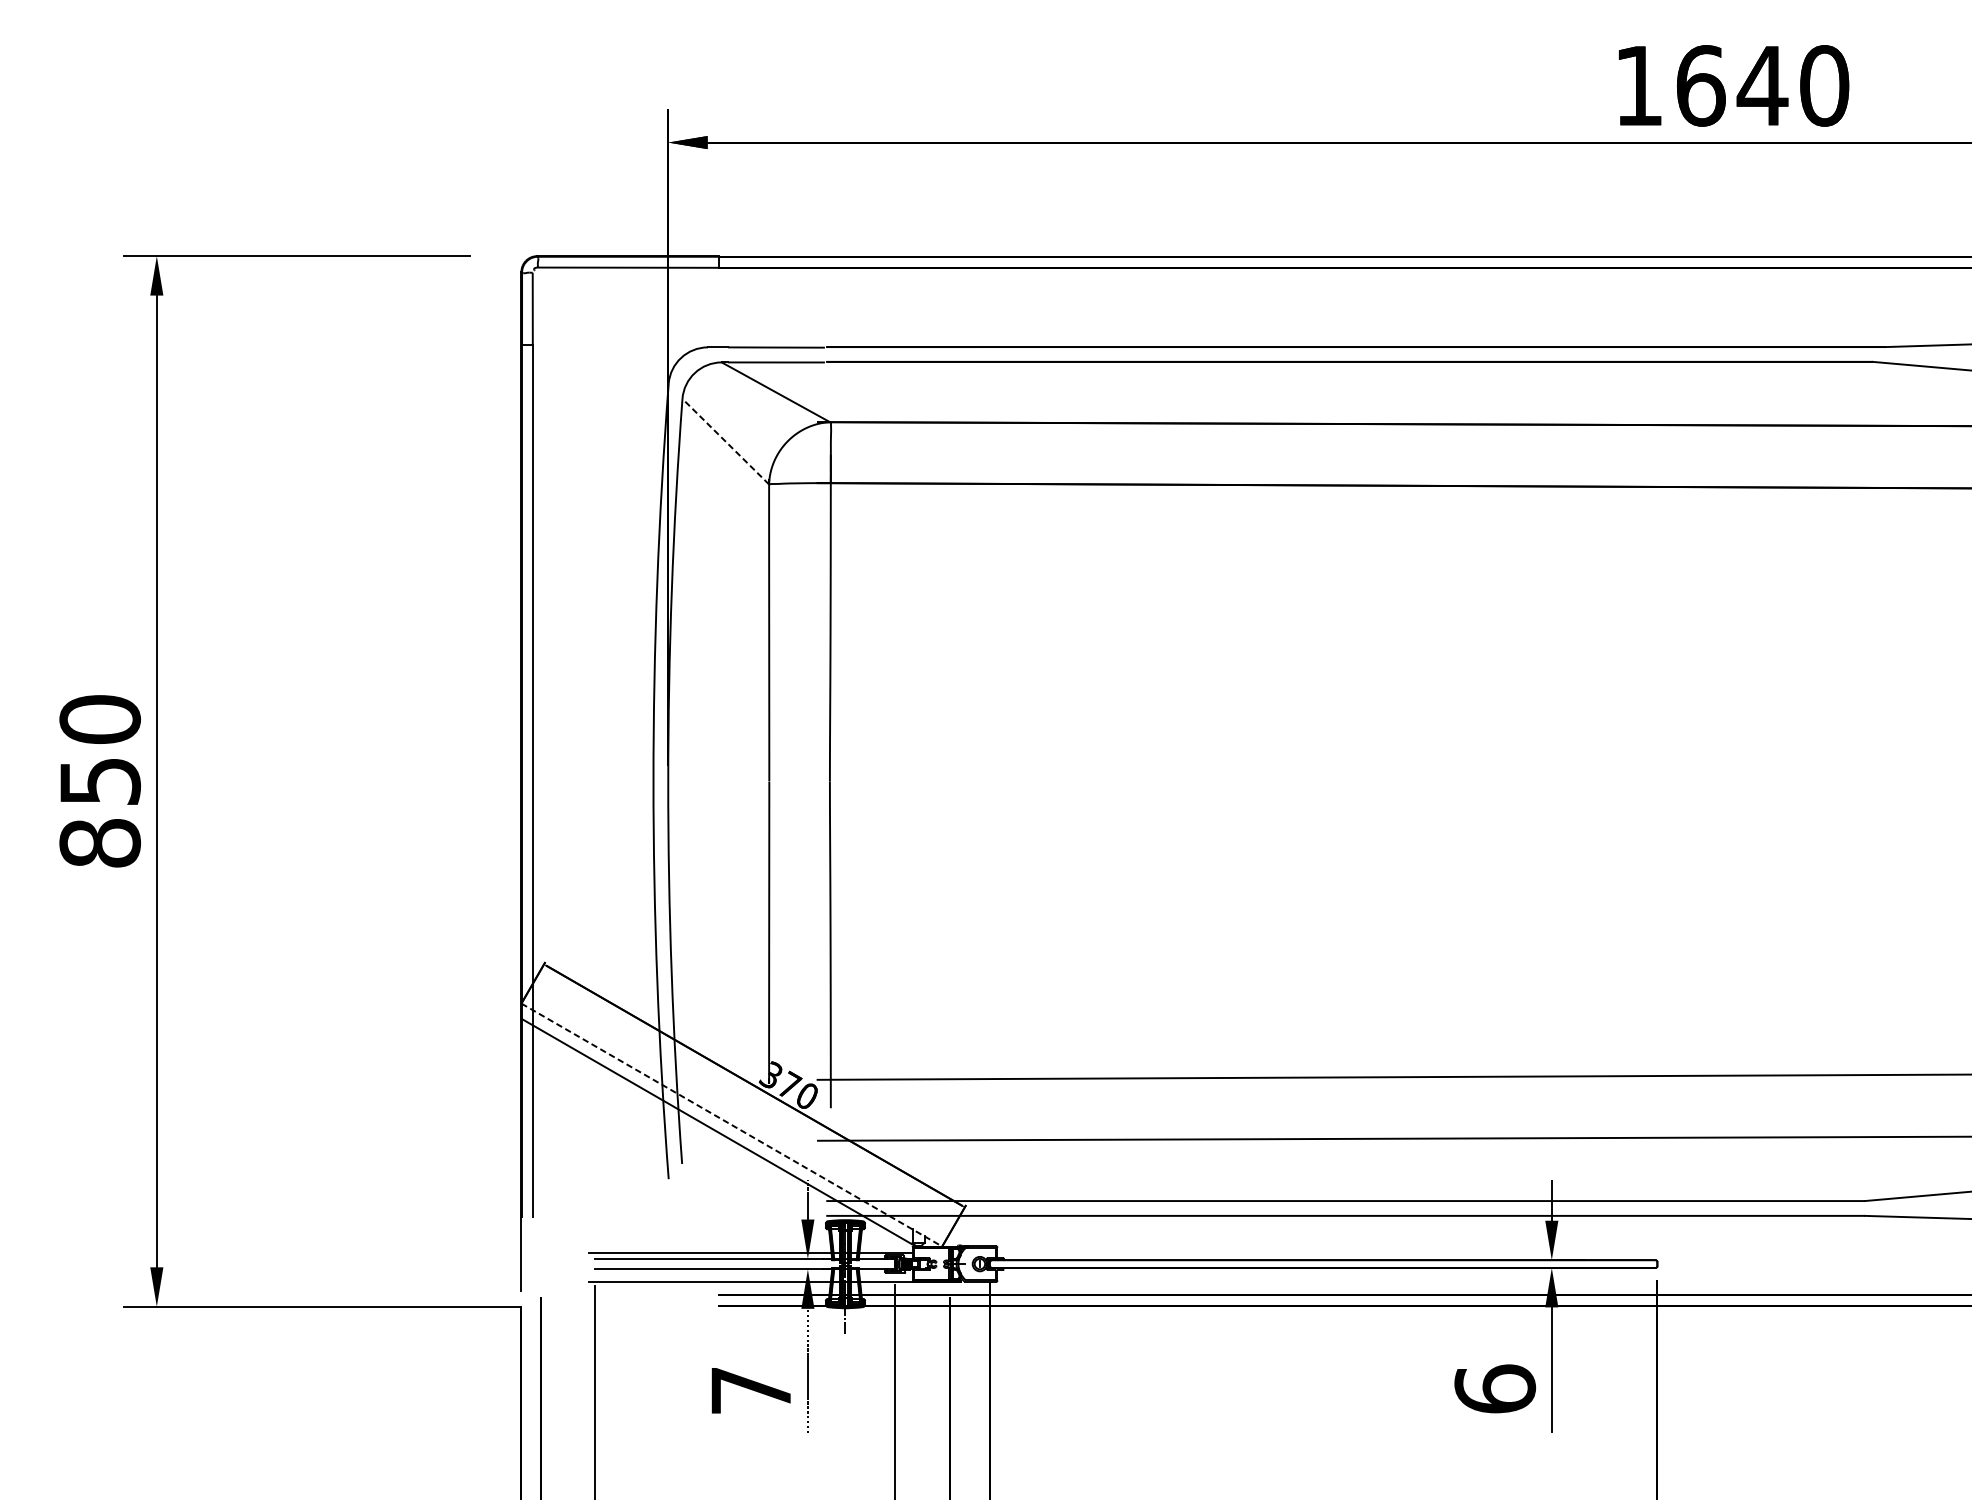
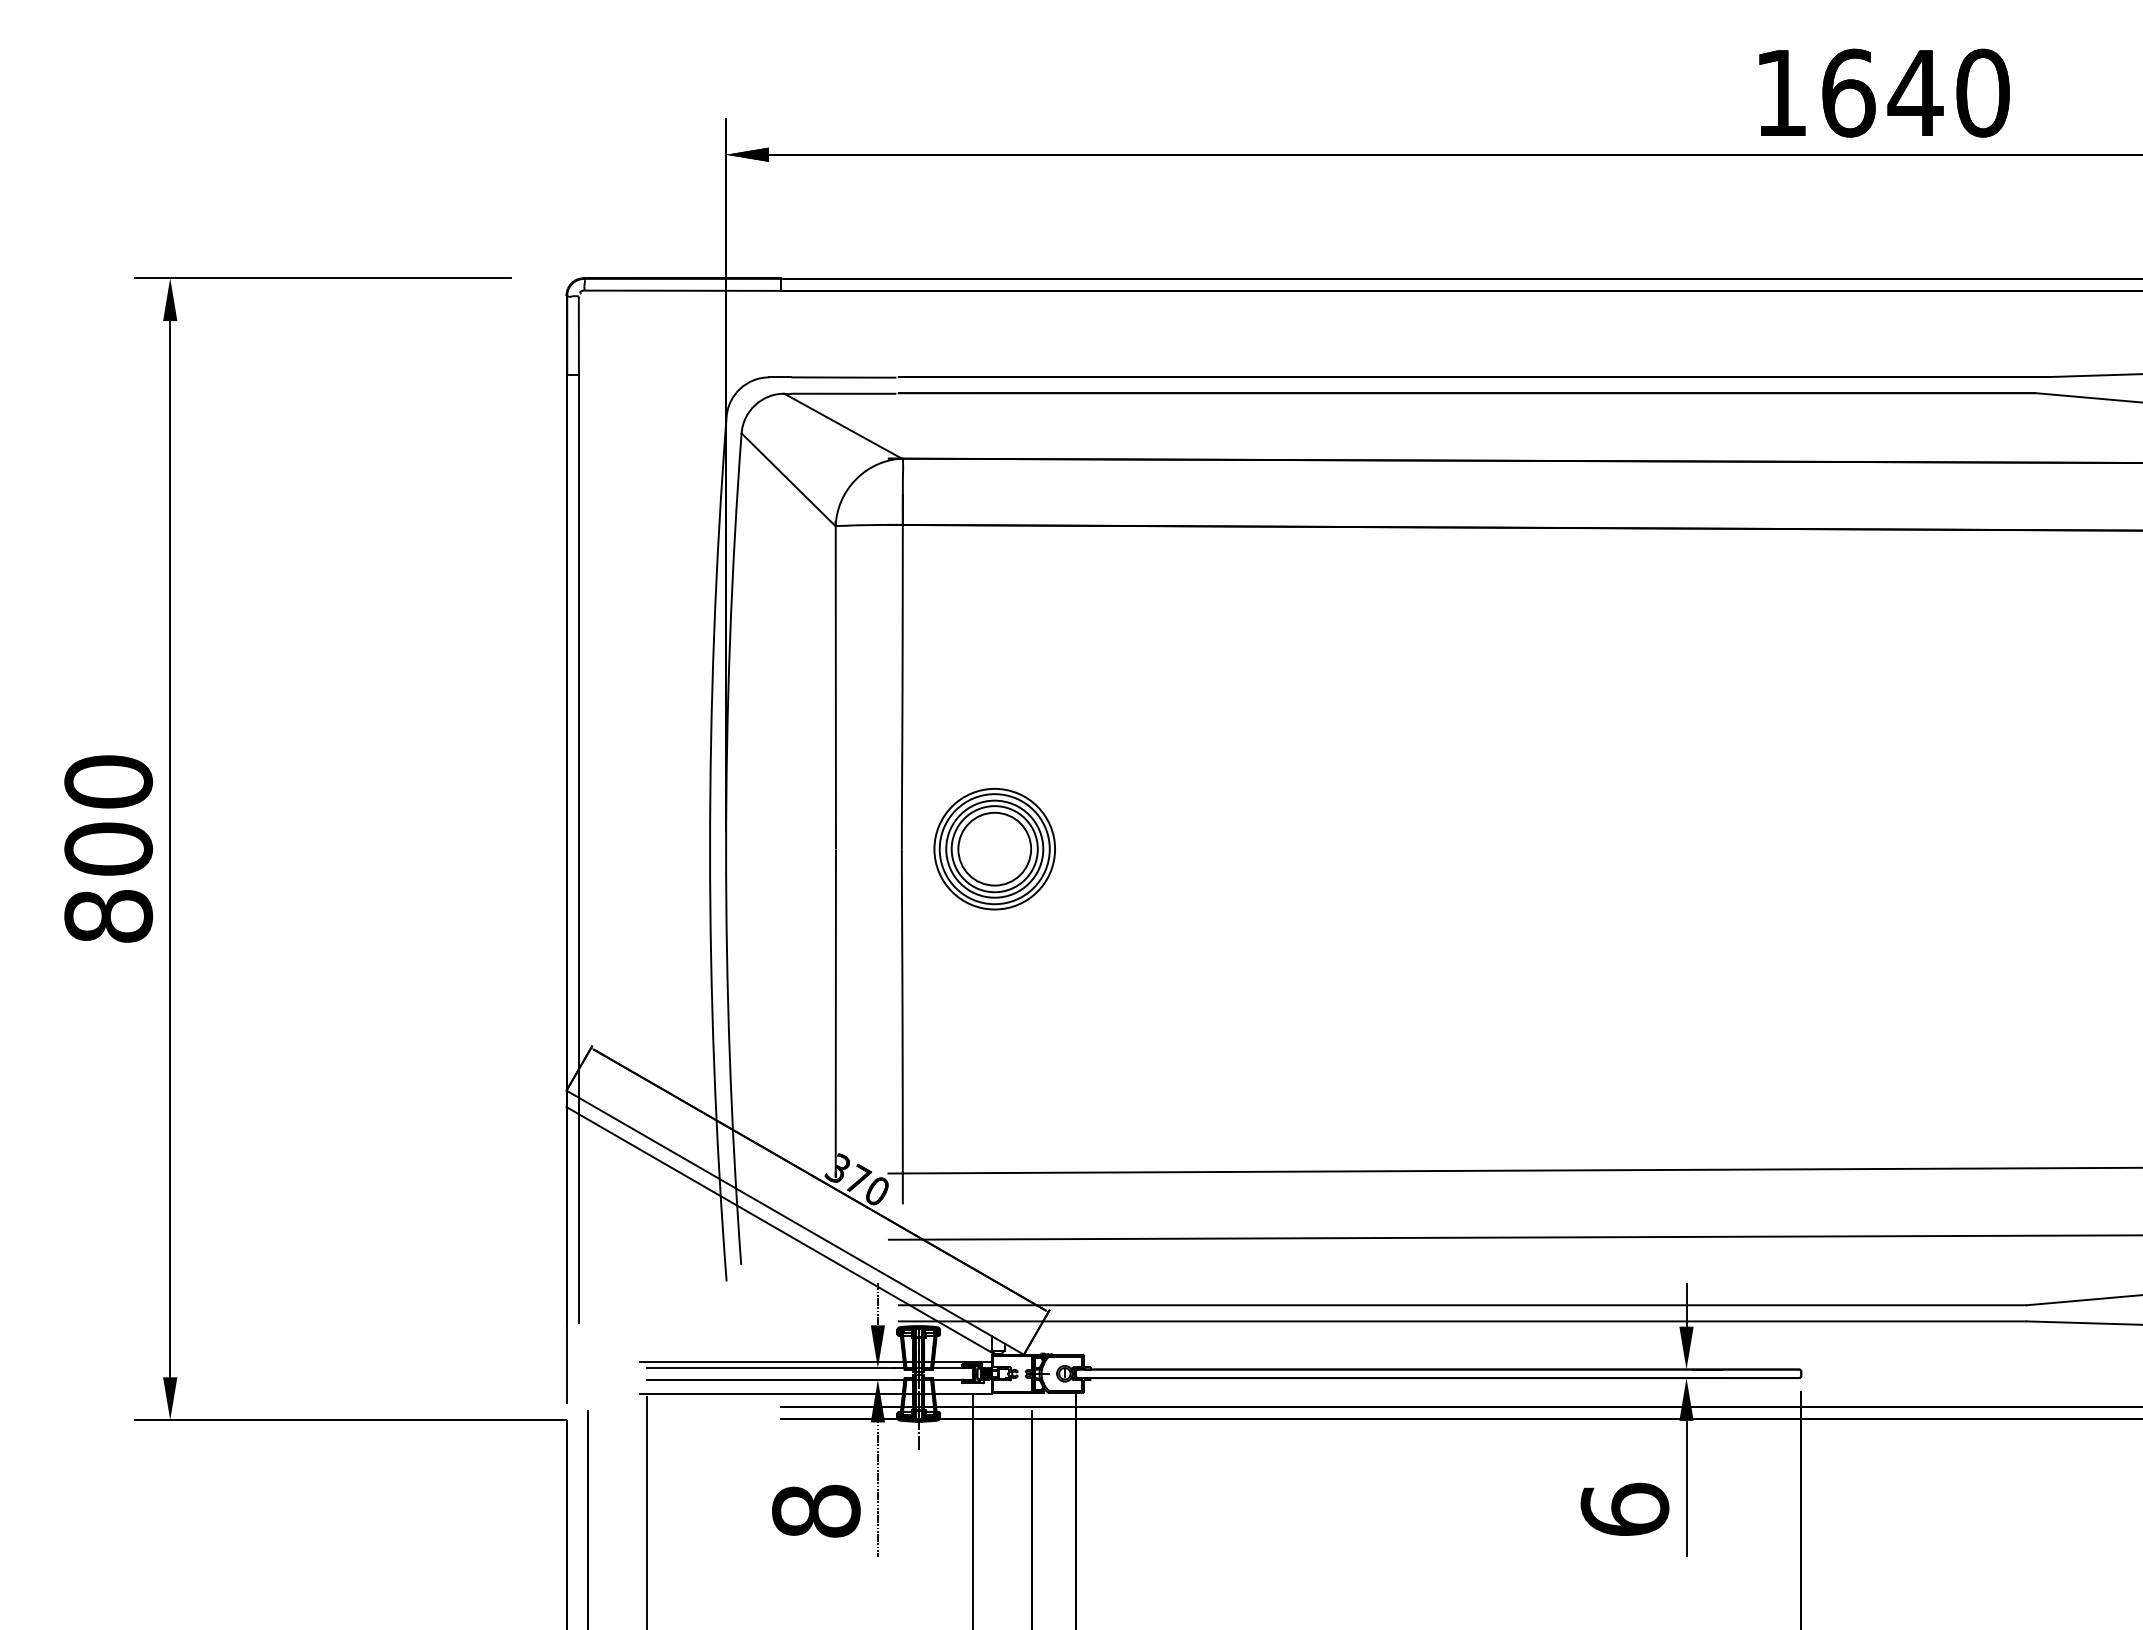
line: (725, 441) -> (788, 479), dashed -> solid
text: (100, 780) -> (108, 848), 850 -> 800
part: (915, 781) -> (994, 849), added
line: (732, 1124) -> (795, 1222), dashed -> solid
text: (751, 1389) -> (816, 1510), 7 -> 8

